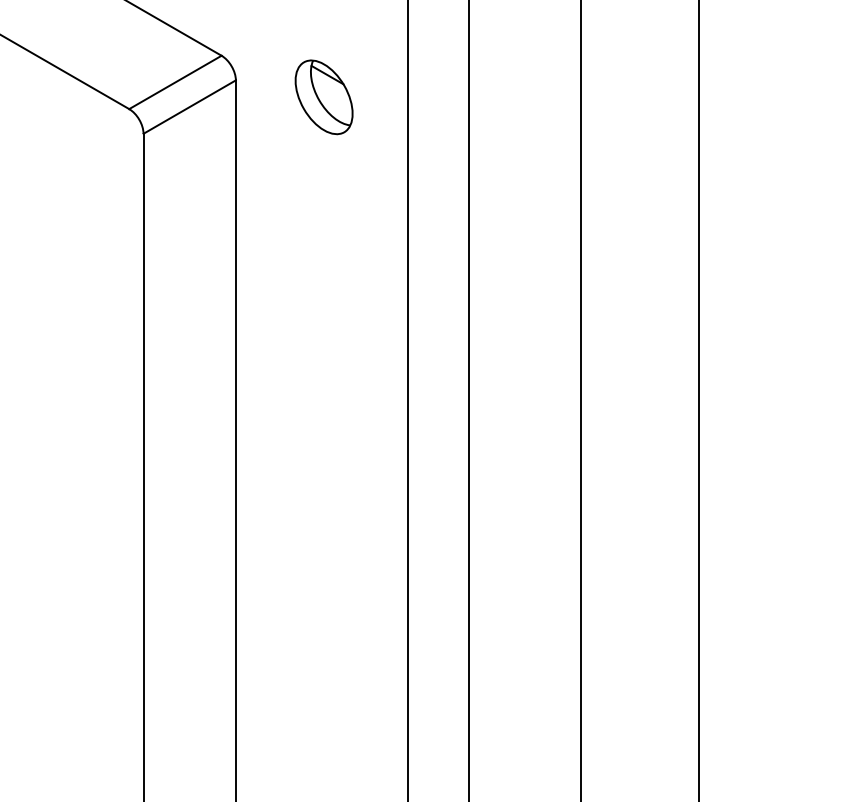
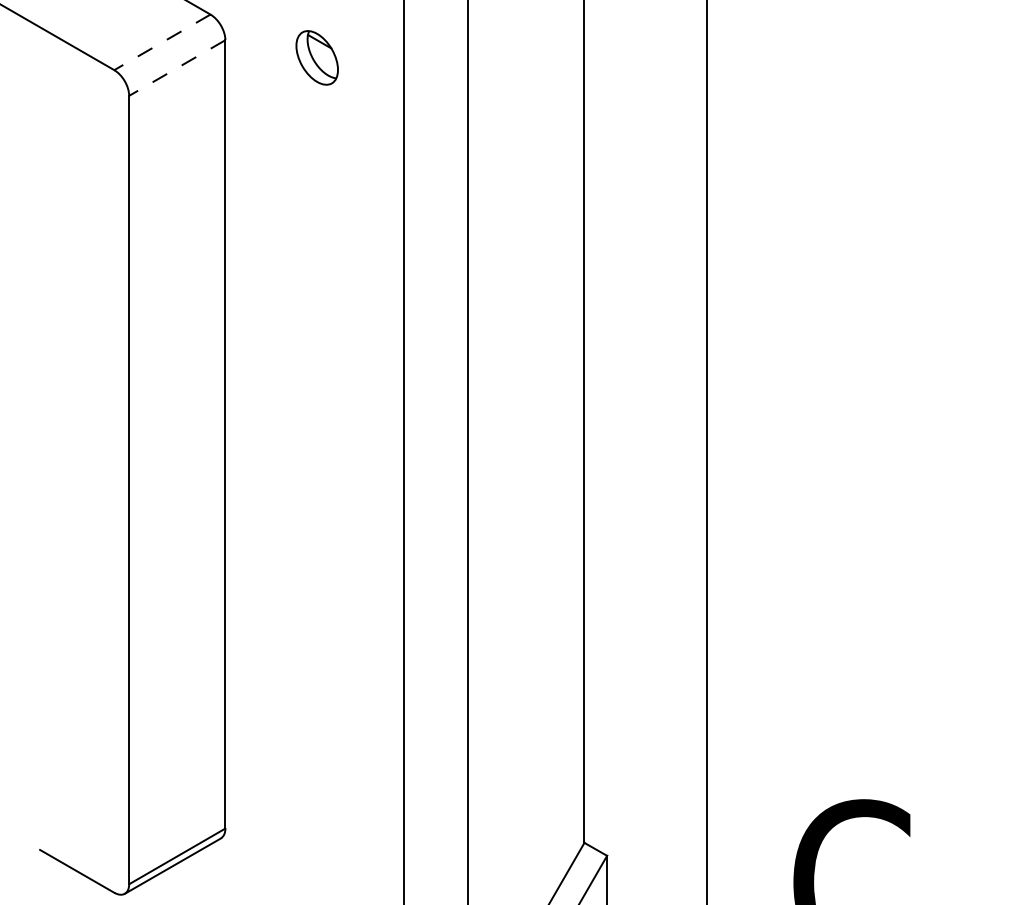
line: (175, 82) -> (162, 42), solid -> dashed
part: (323, 96) -> (316, 57), size x0.7
line: (188, 107) -> (176, 68), solid -> dashed

